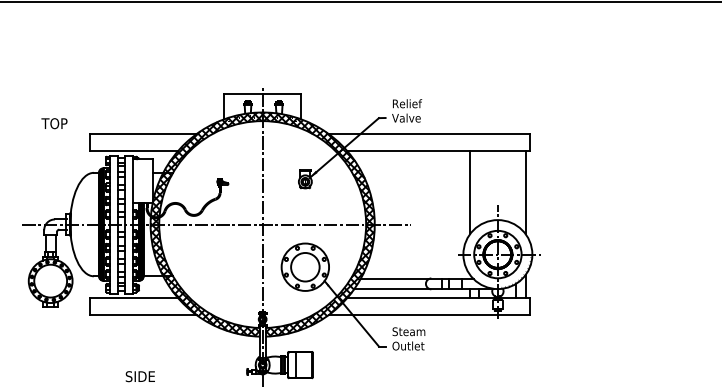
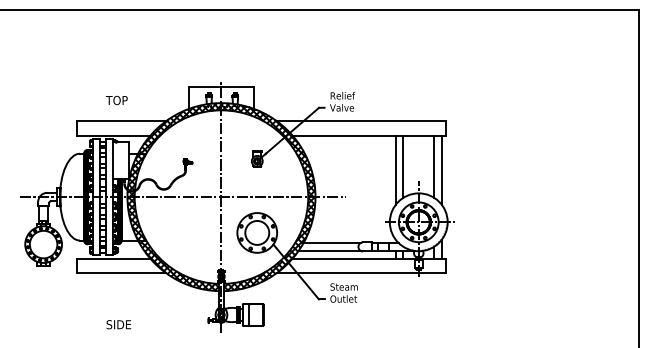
text: (54, 123) -> (116, 100), moved
line: (479, 188) -> (403, 166), added
line: (516, 188) -> (434, 166), added

